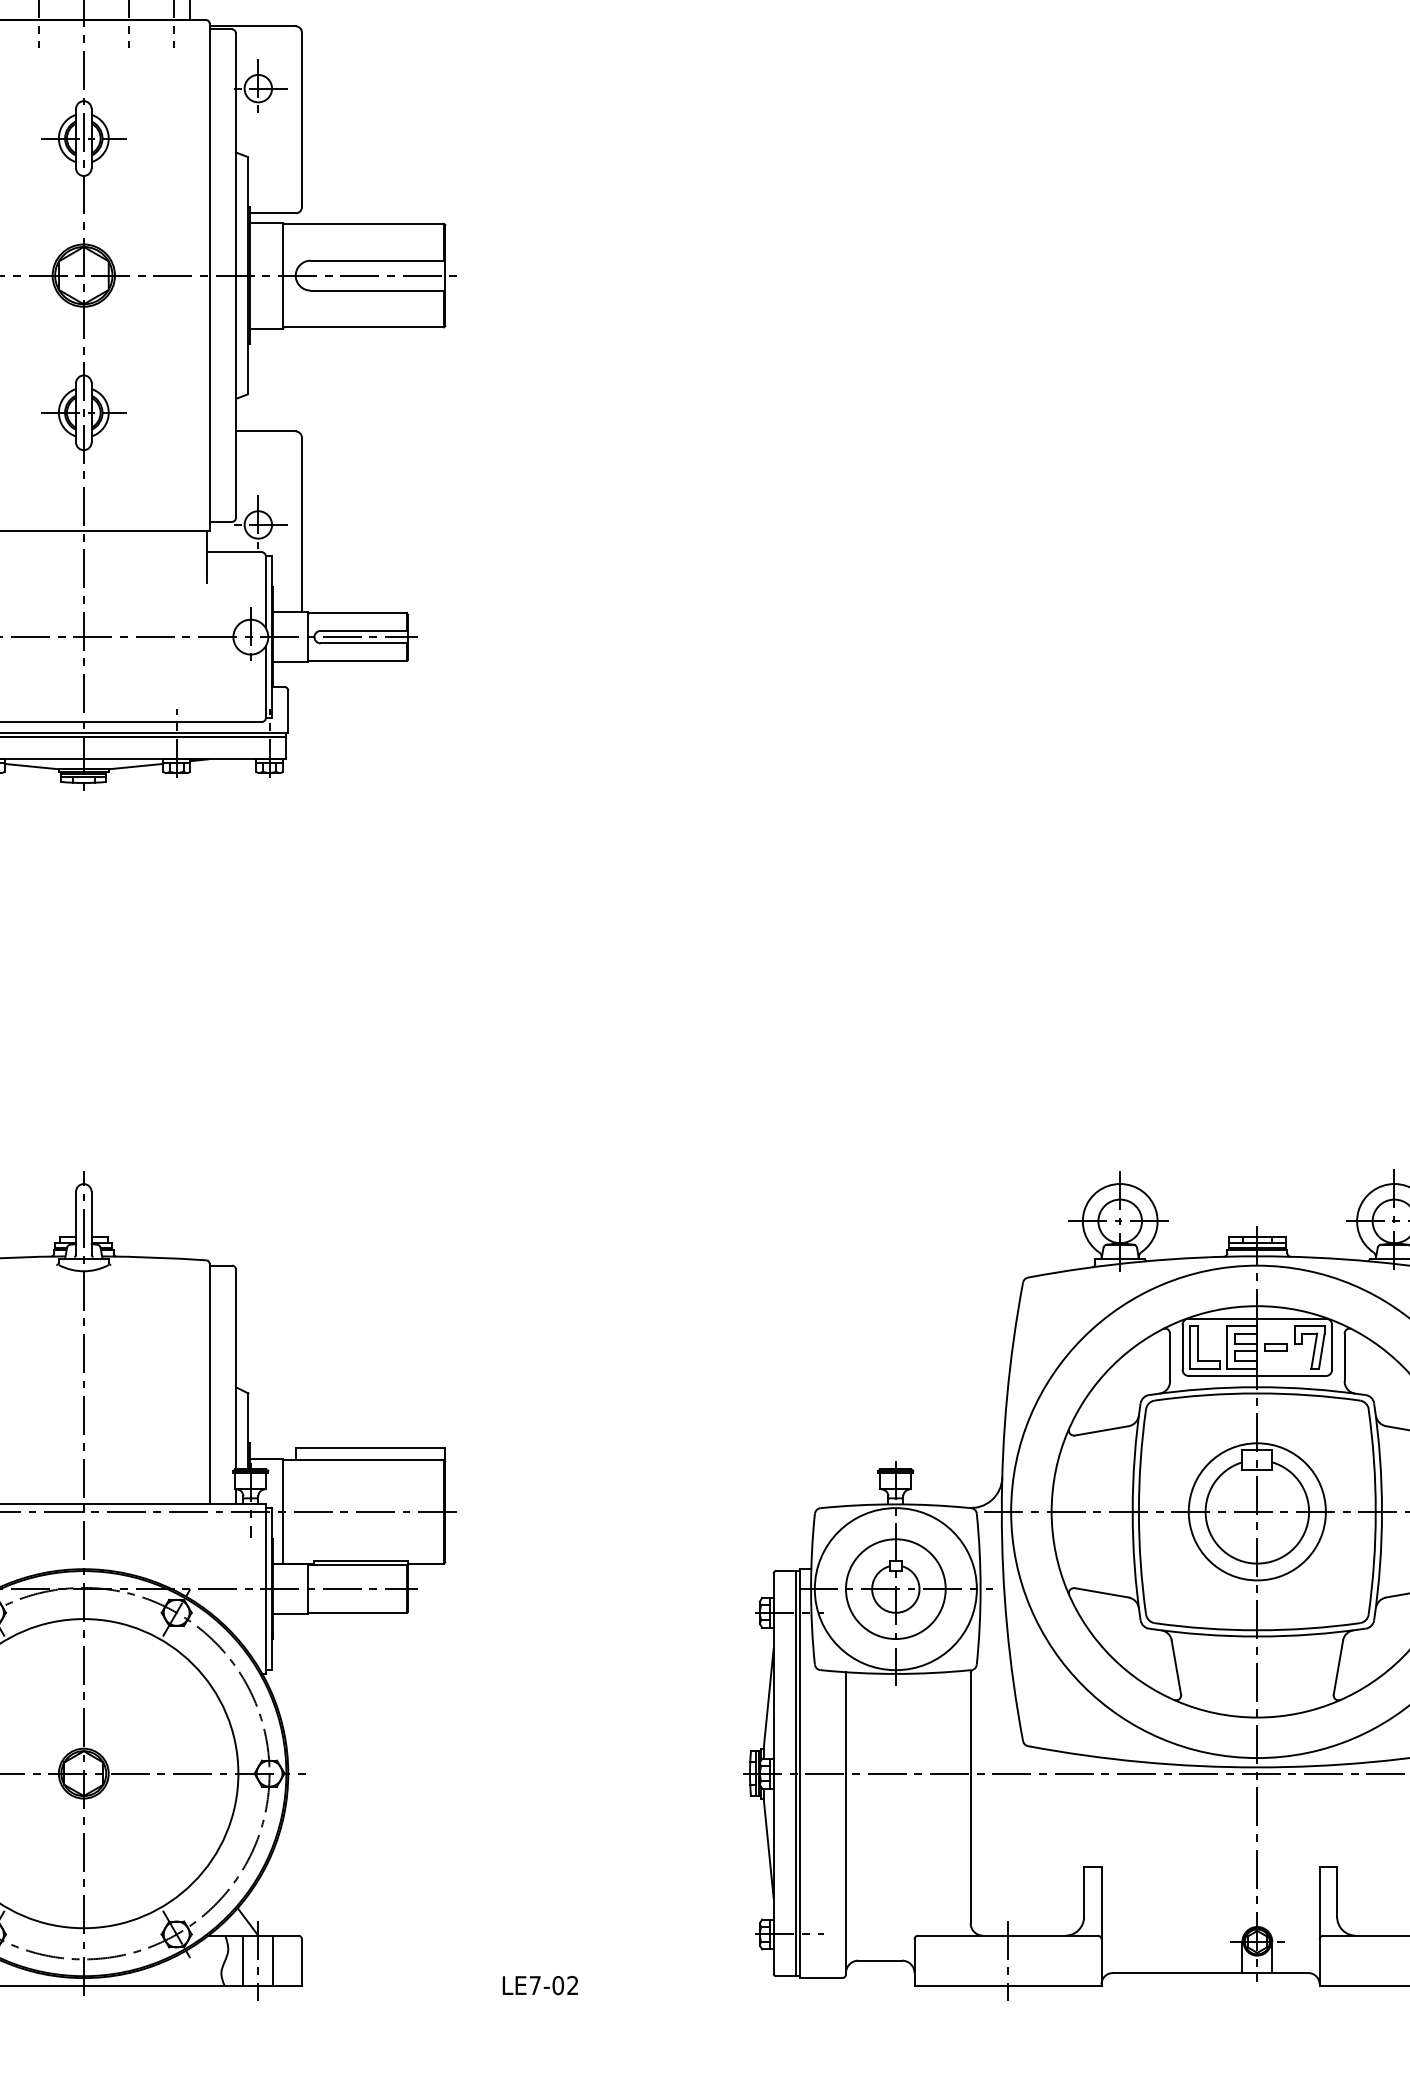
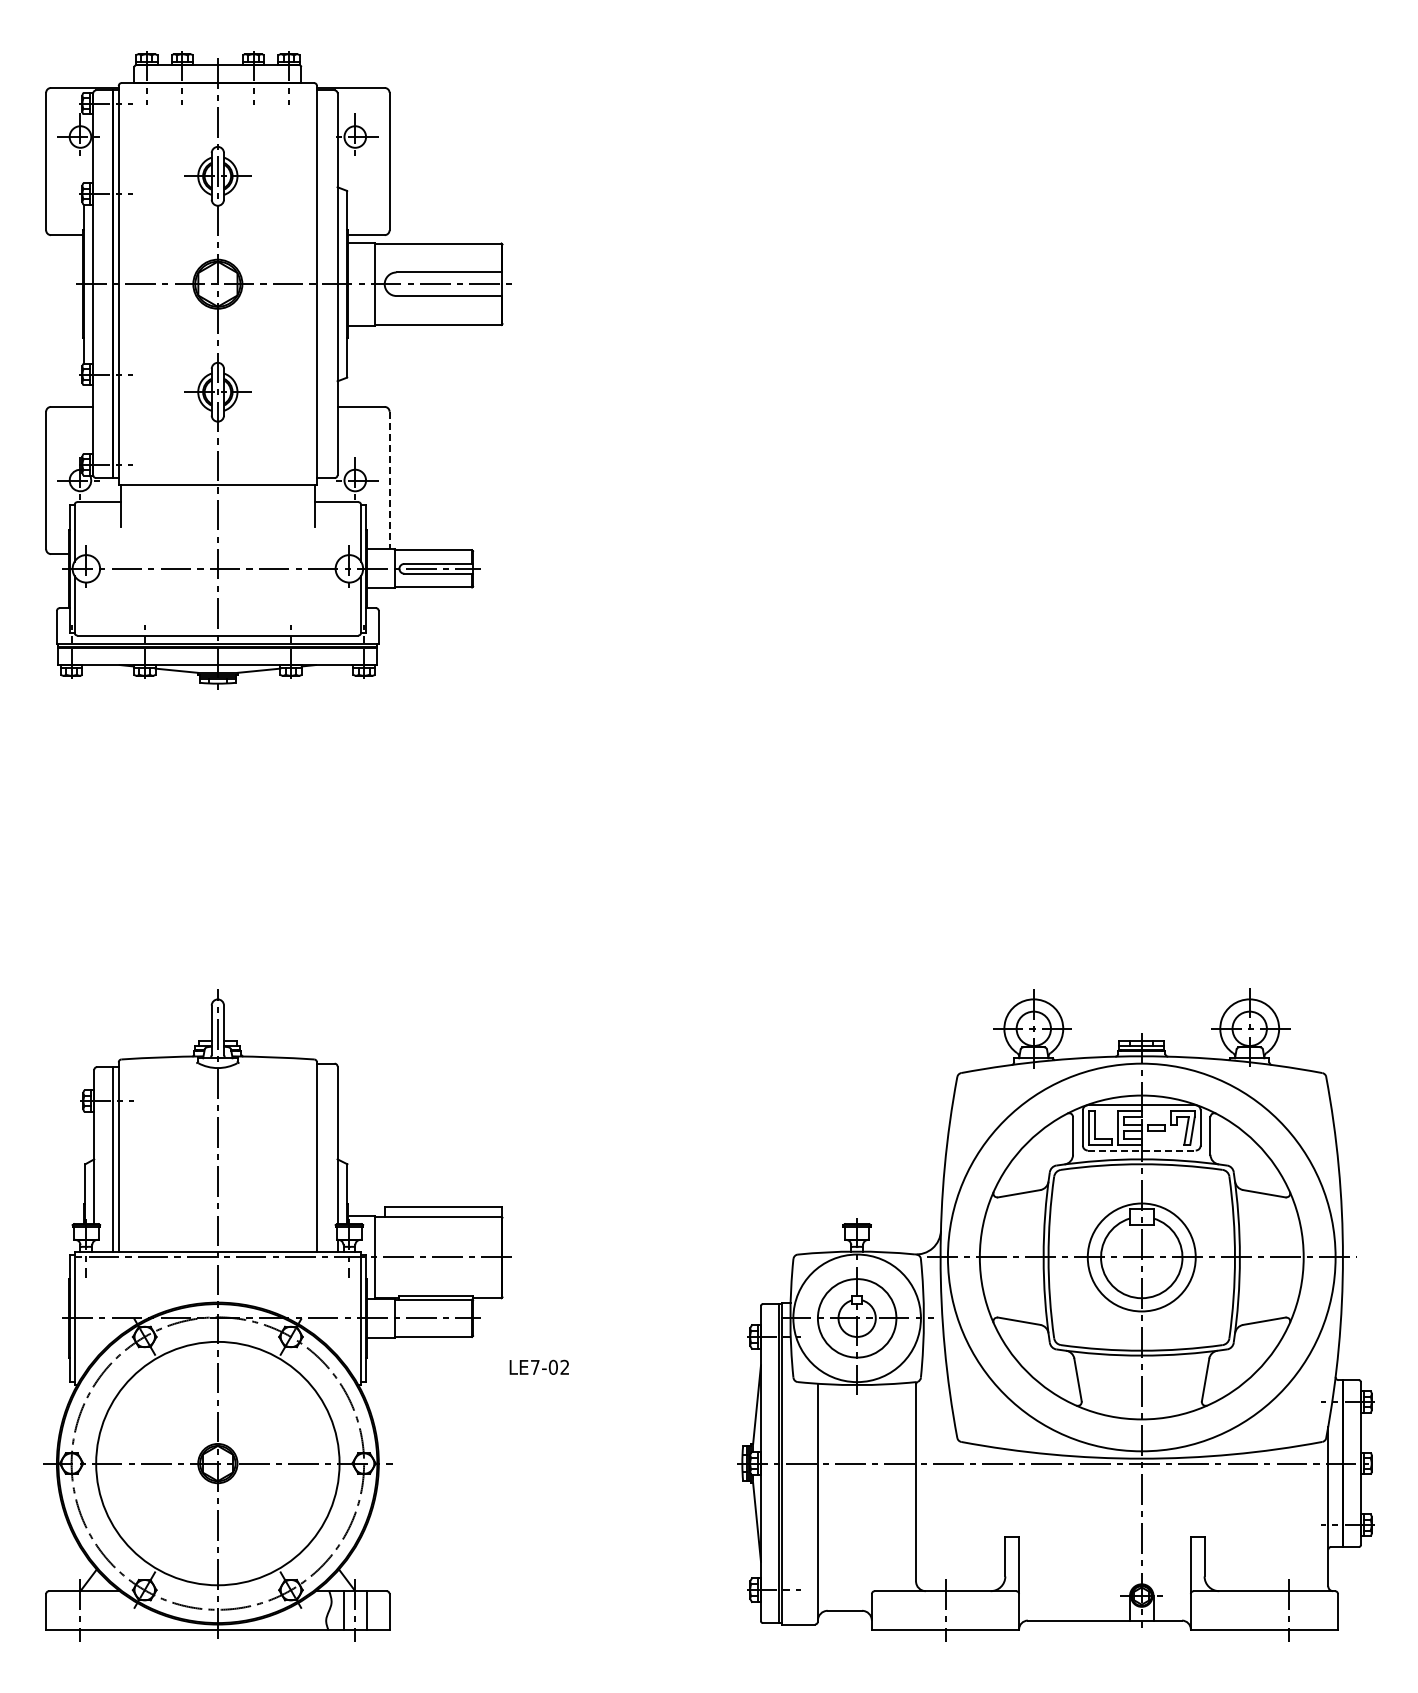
line: (301, 524) -> (389, 480), solid -> dashed
line: (1257, 1375) -> (1141, 1150), solid -> dashed
text: (539, 1984) -> (538, 1366), moved

